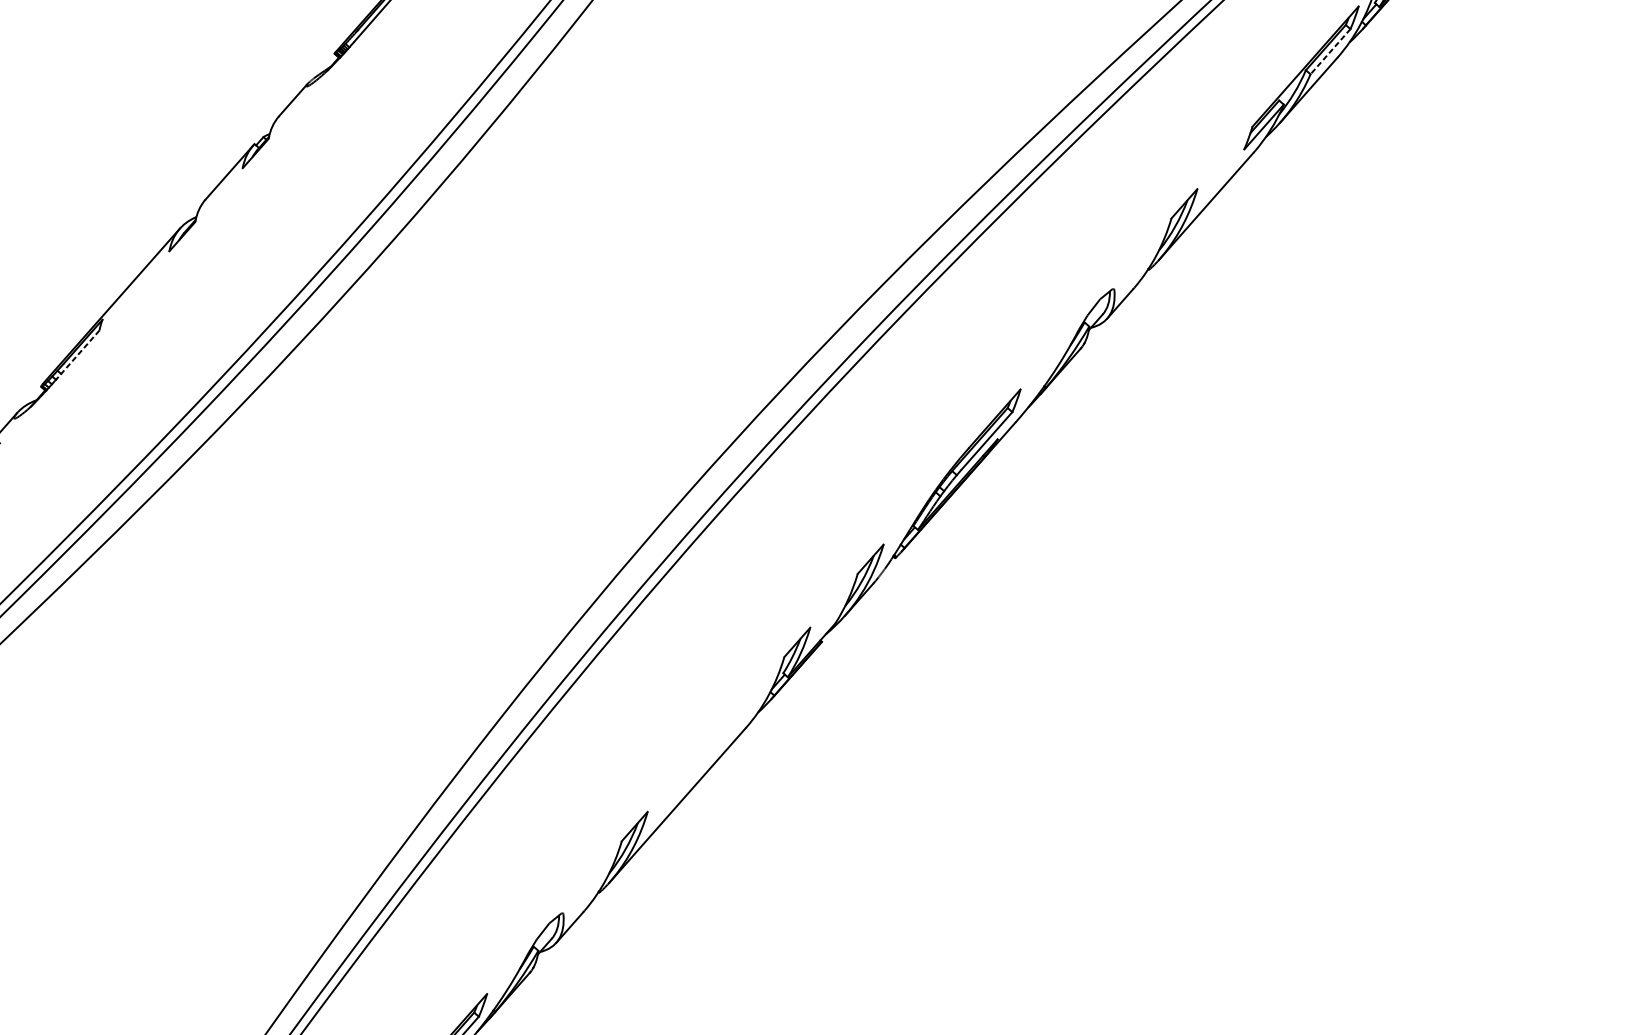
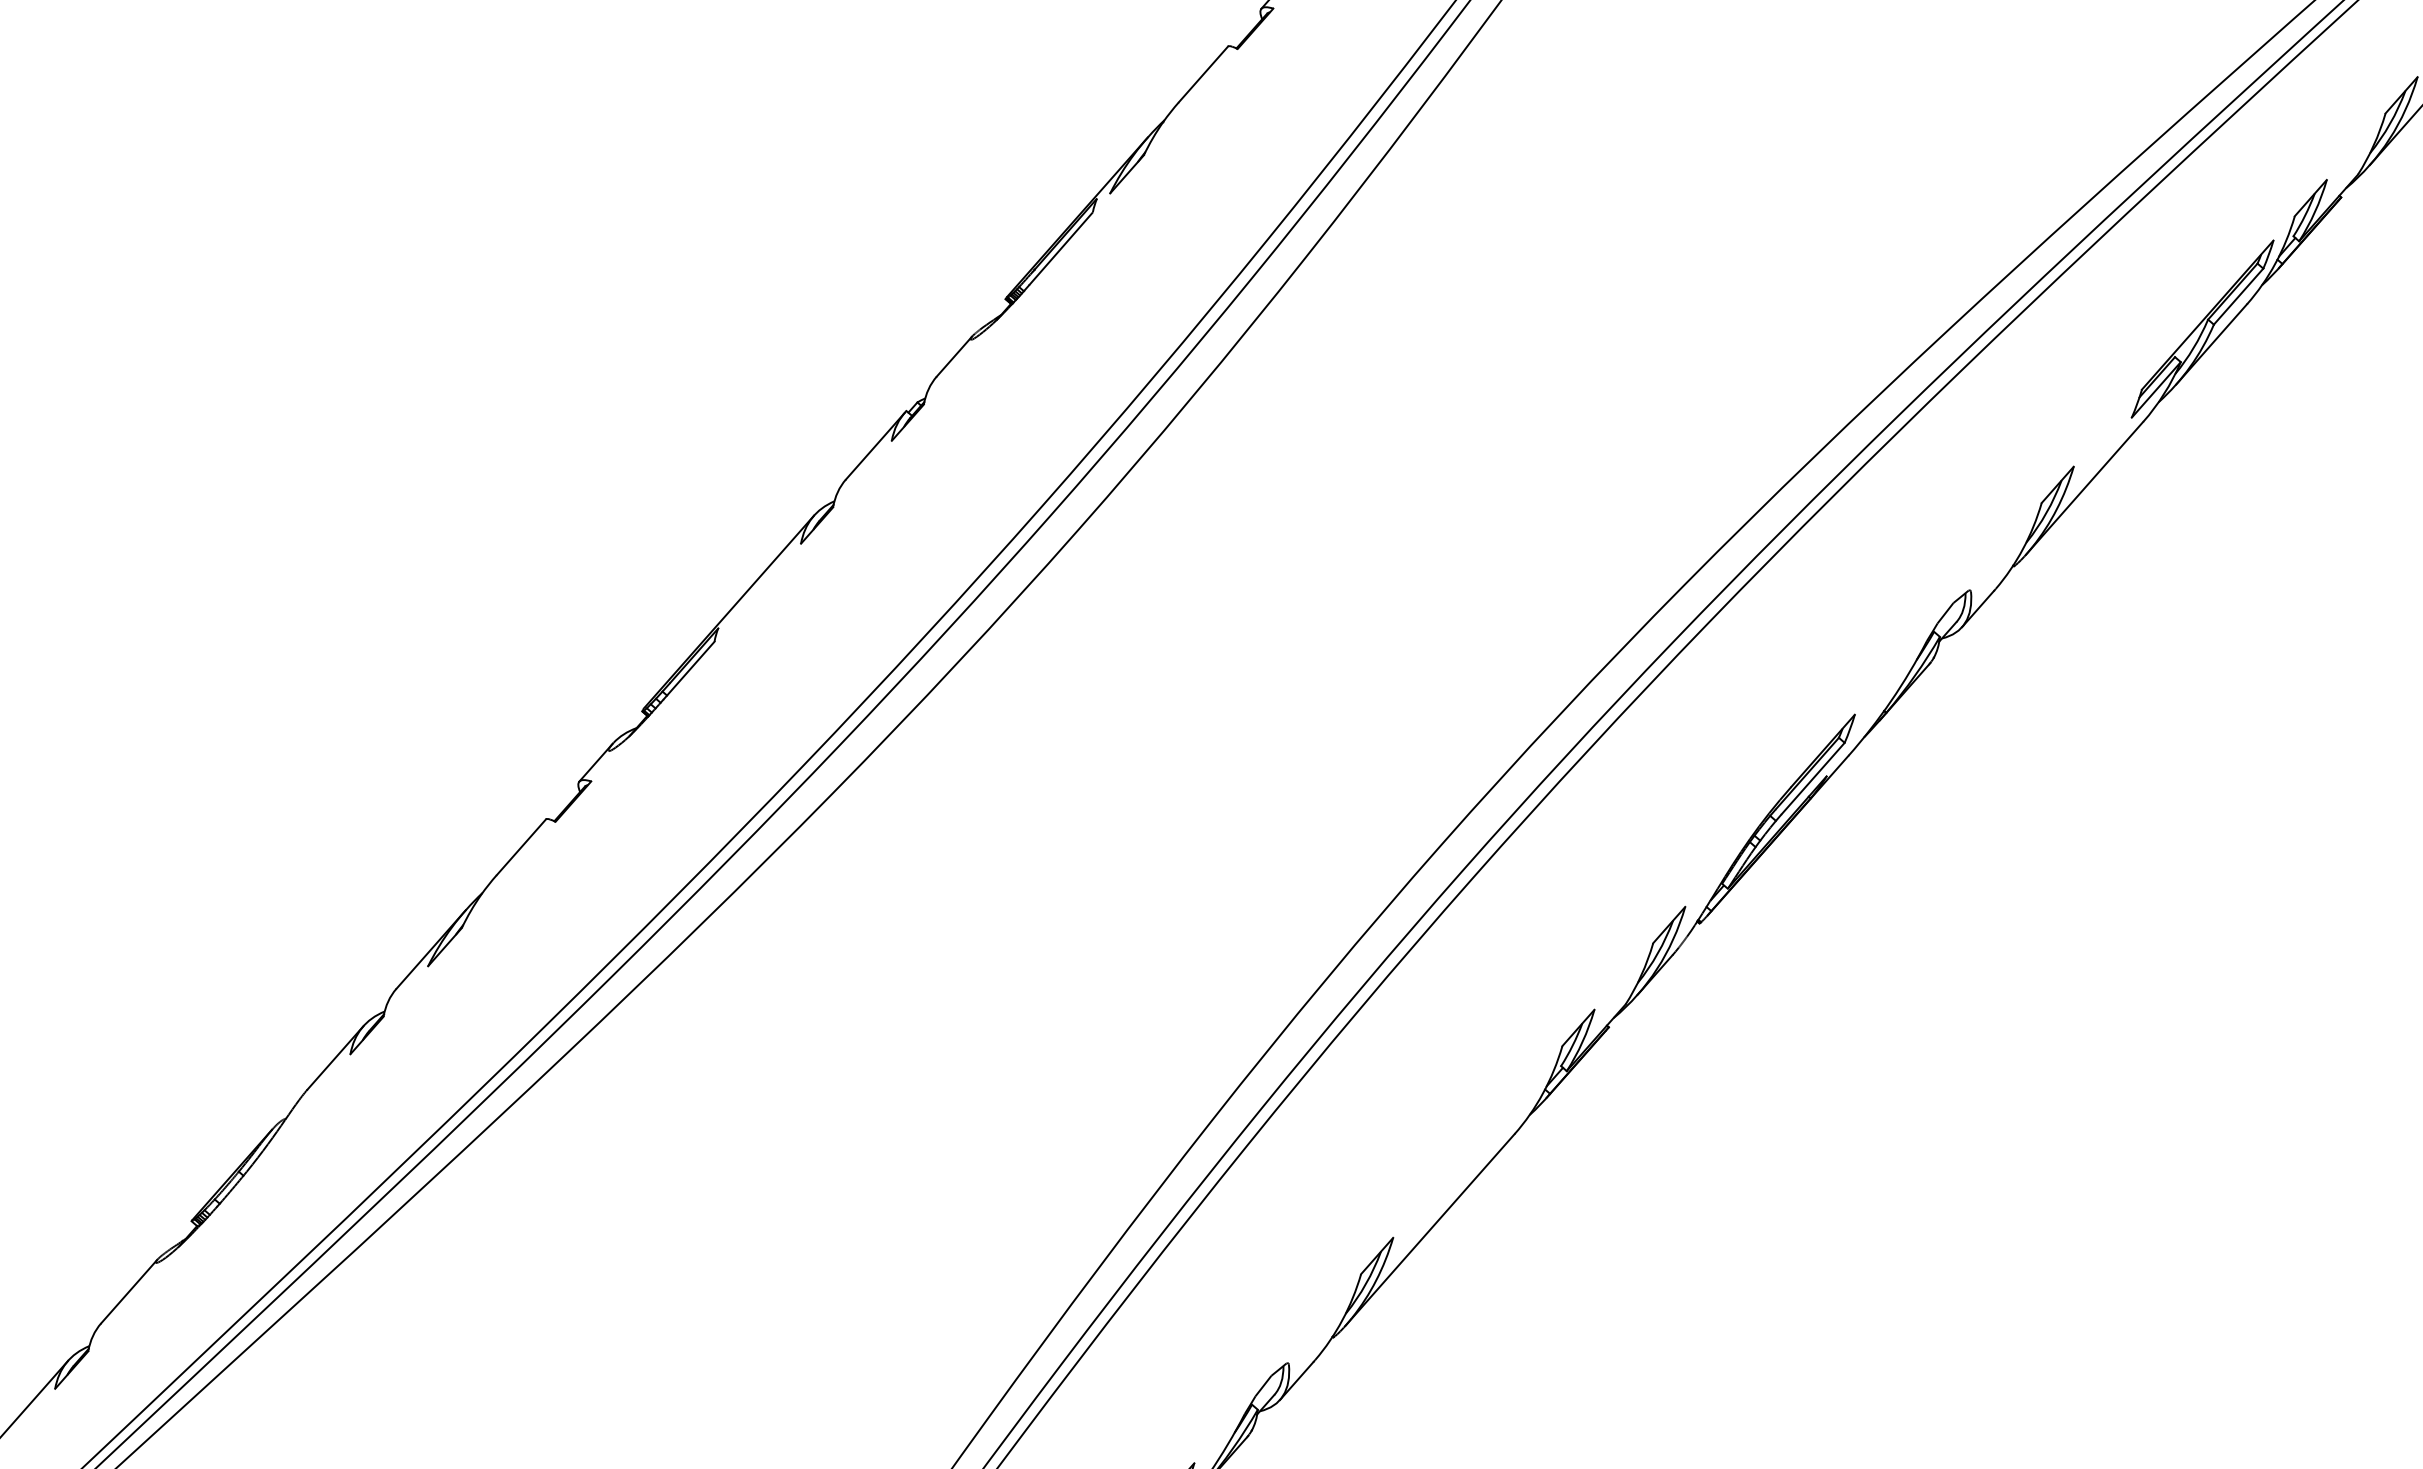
line: (1330, 52) -> (2238, 297), dashed -> solid
line: (78, 353) -> (688, 670), dashed -> solid

